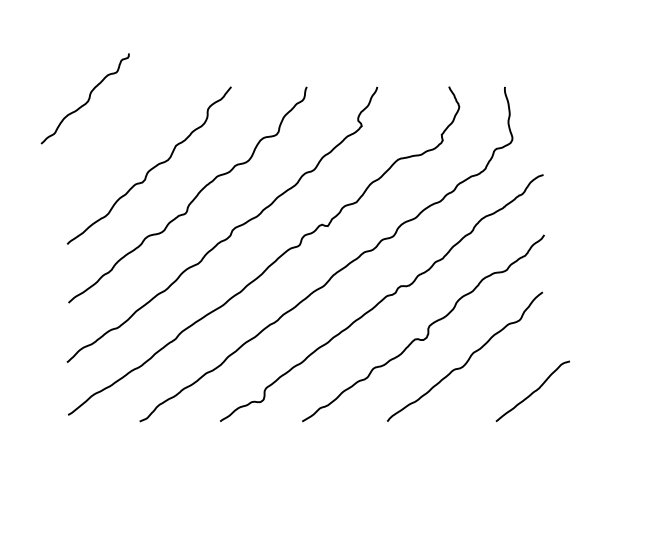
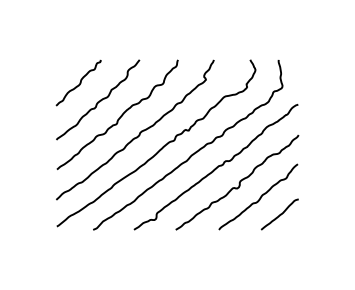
curve: (87, 97) -> (79, 82), moved
curve: (532, 391) -> (279, 214), moved

